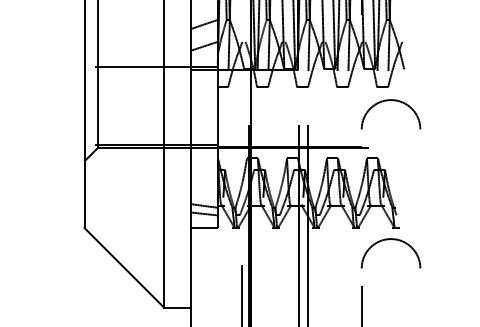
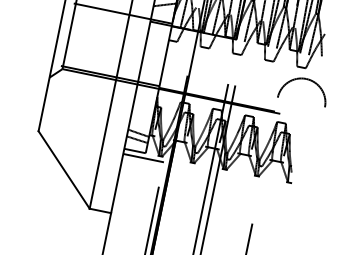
line: (216, 234) -> (143, 158), added
arc: (388, 240) -> (280, 191), removed

